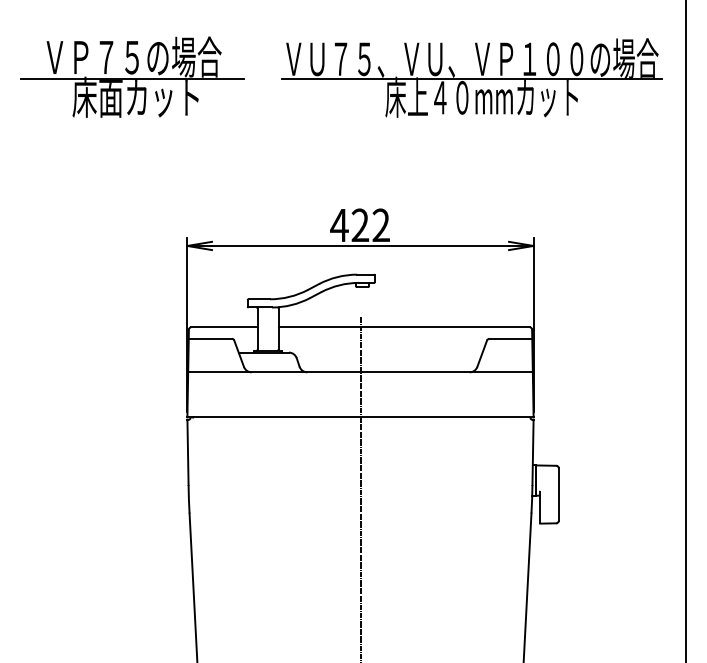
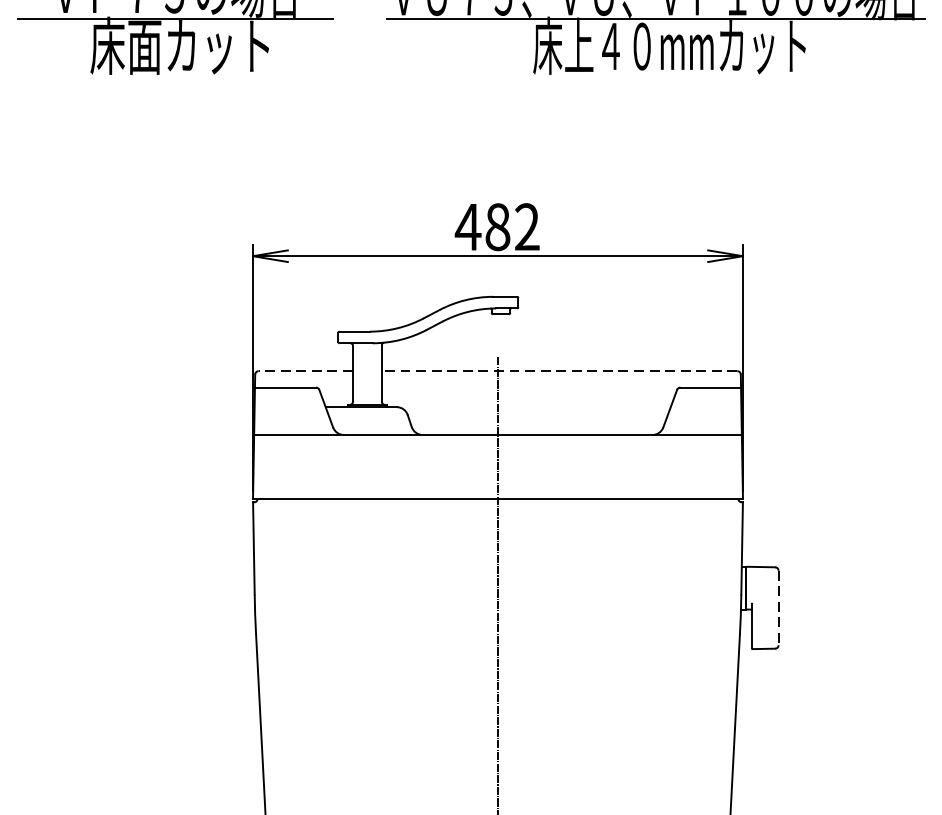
text: (360, 225) -> (497, 227), 422 -> 482
line: (224, 327) -> (305, 371), solid -> dashed
line: (404, 327) -> (560, 371), solid -> dashed
line: (558, 495) -> (778, 609), solid -> dashed

